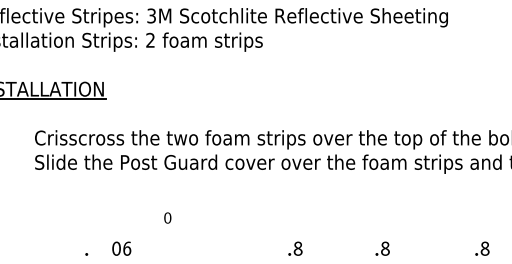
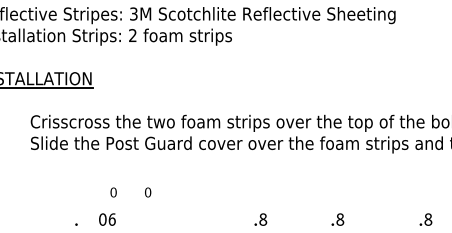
part: (128, 217) -> (113, 192), added

